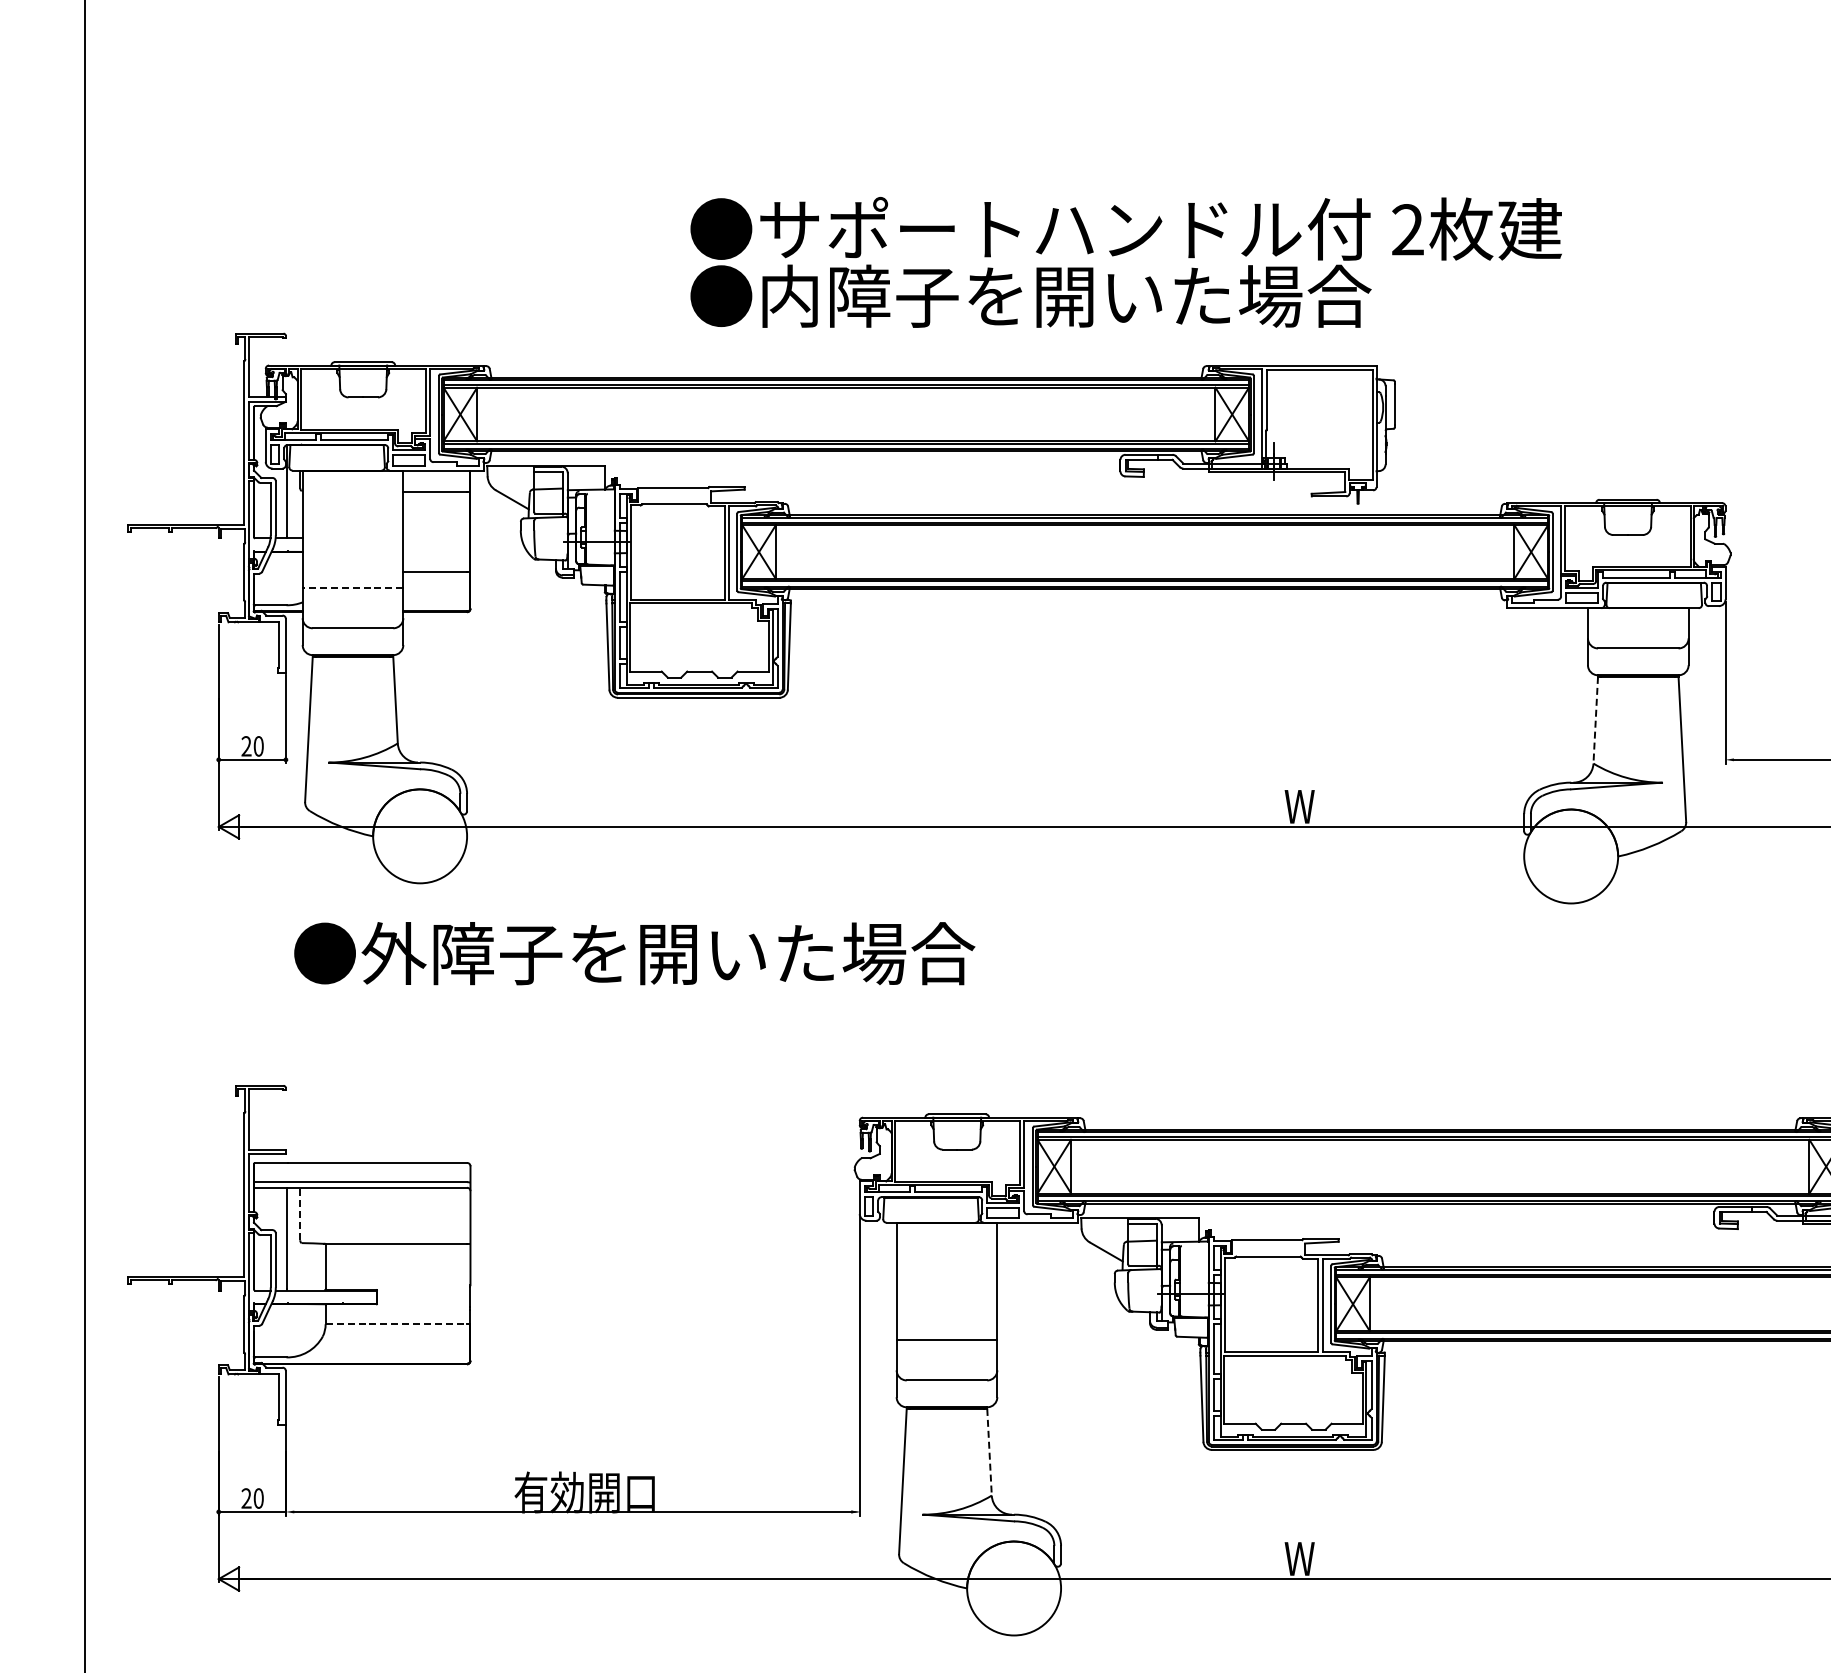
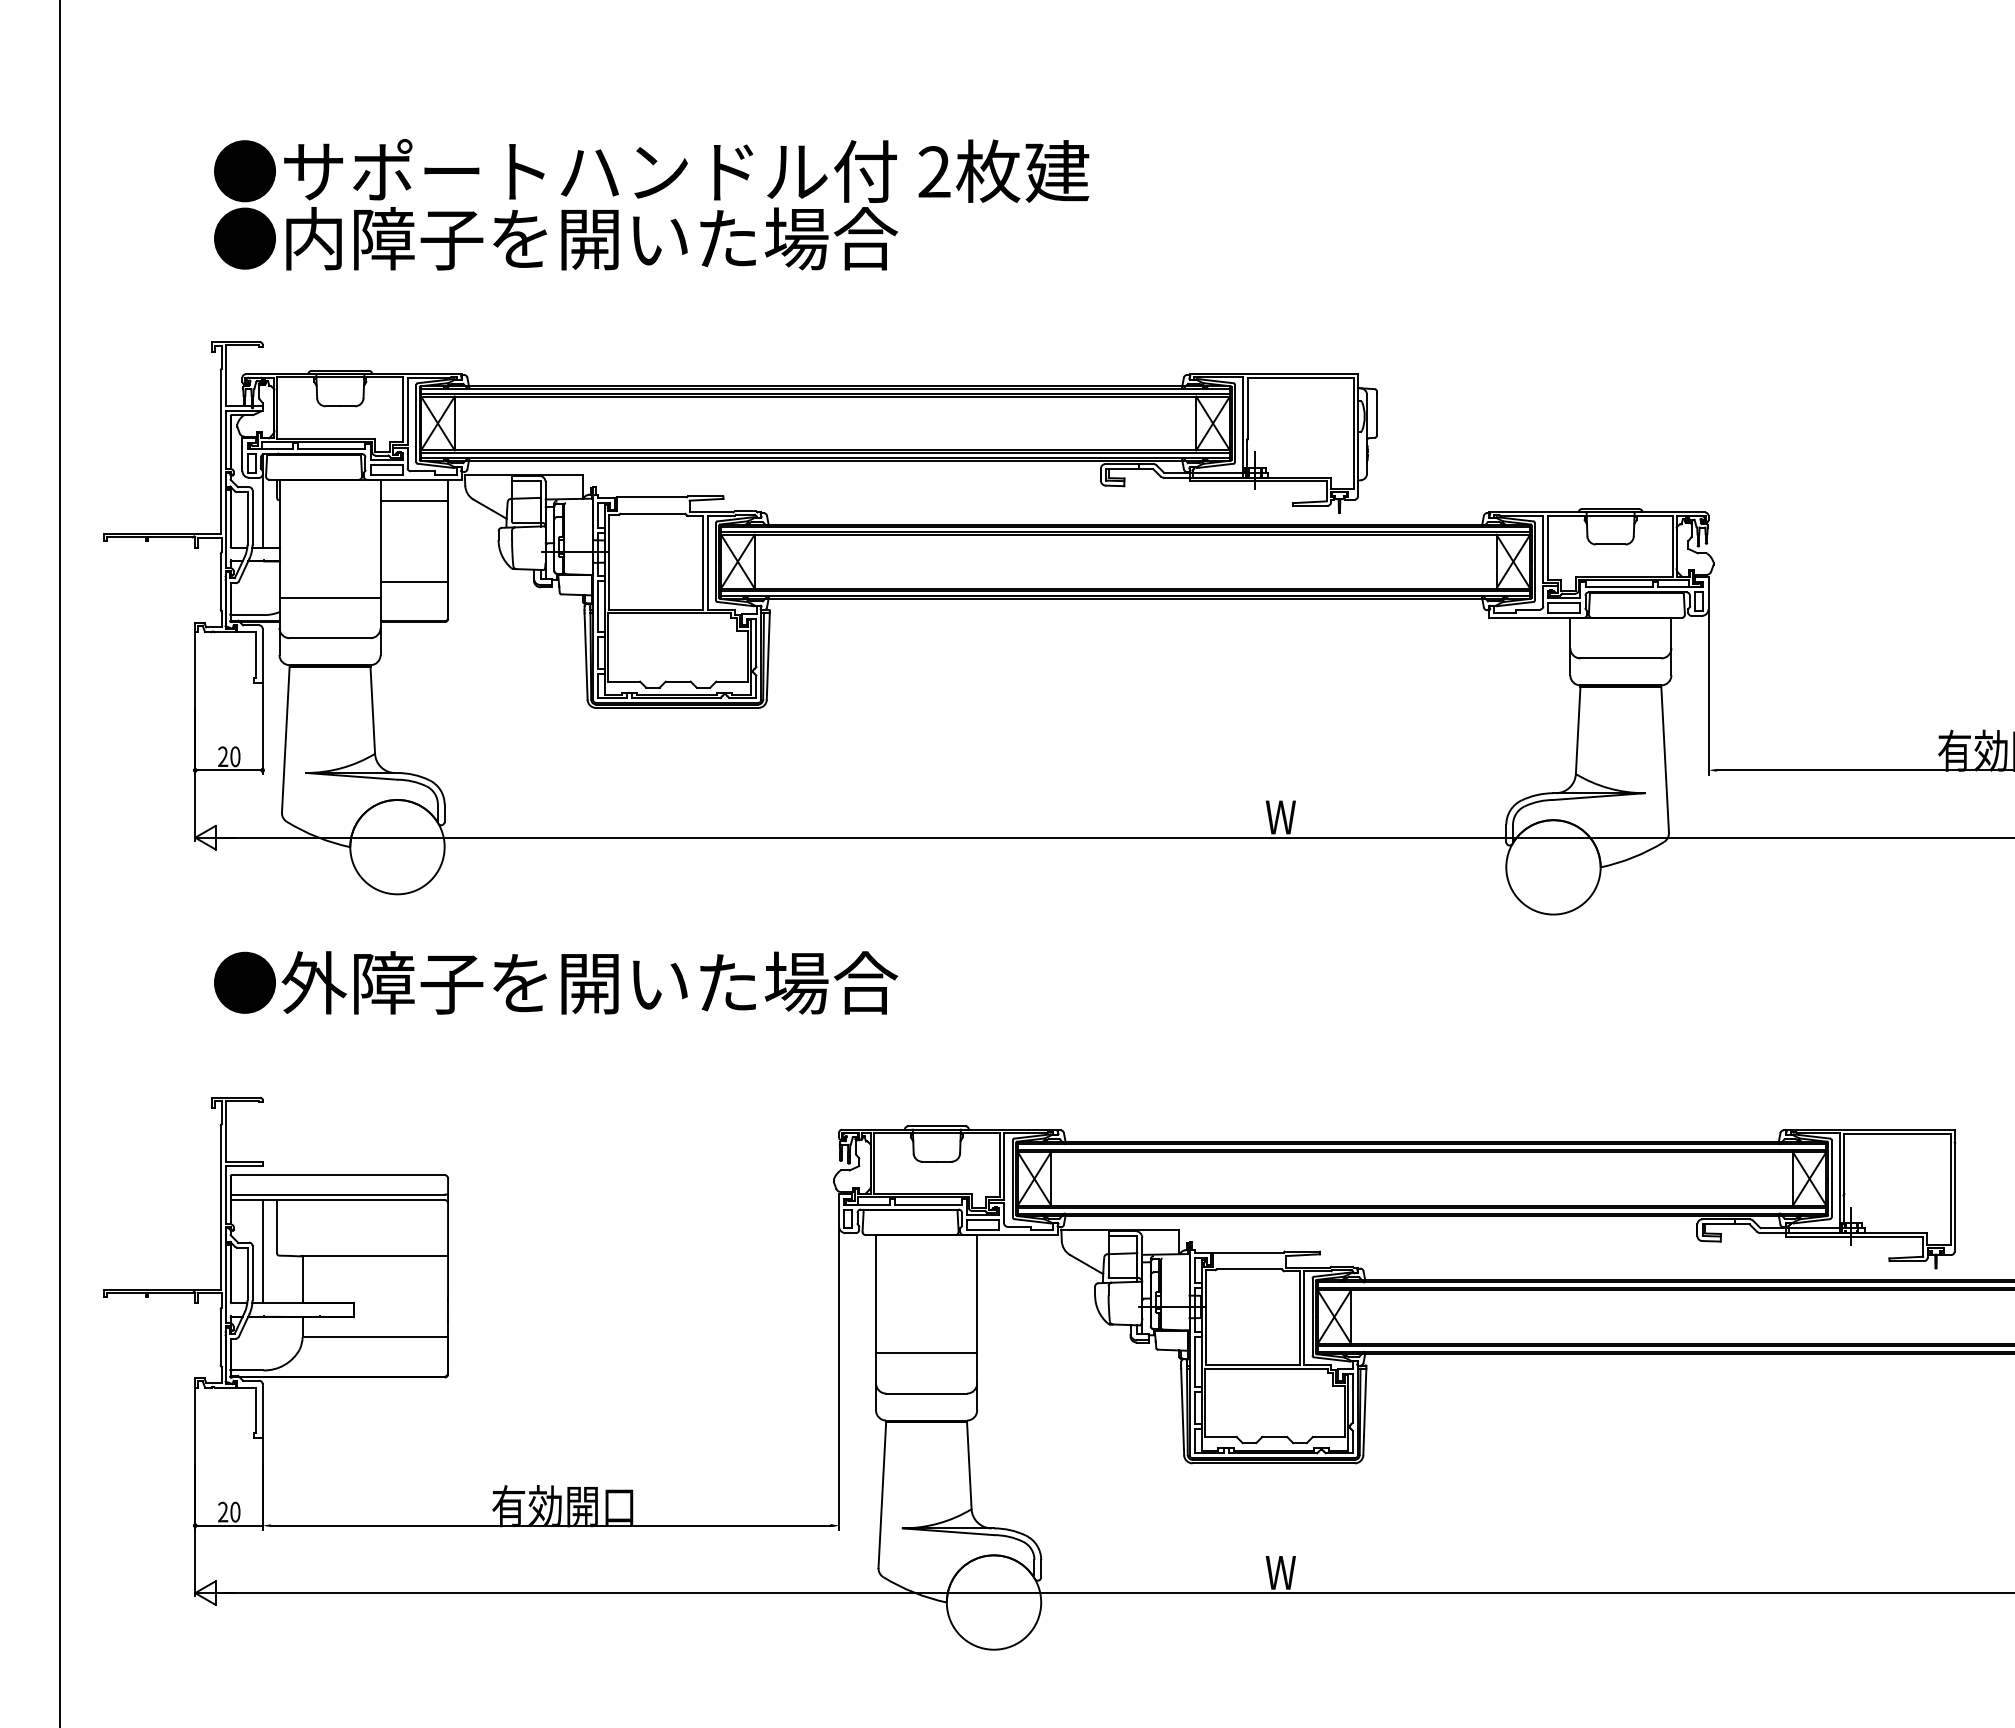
text: (1126, 262) -> (651, 204), moved
line: (353, 587) -> (330, 597), dashed -> solid
line: (1596, 720) -> (1578, 730), dashed -> solid
text: (635, 953) -> (556, 982), moved
line: (300, 1213) -> (277, 1225), dashed -> solid
line: (397, 1324) -> (374, 1337), dashed -> solid
line: (989, 1452) -> (969, 1465), dashed -> solid

